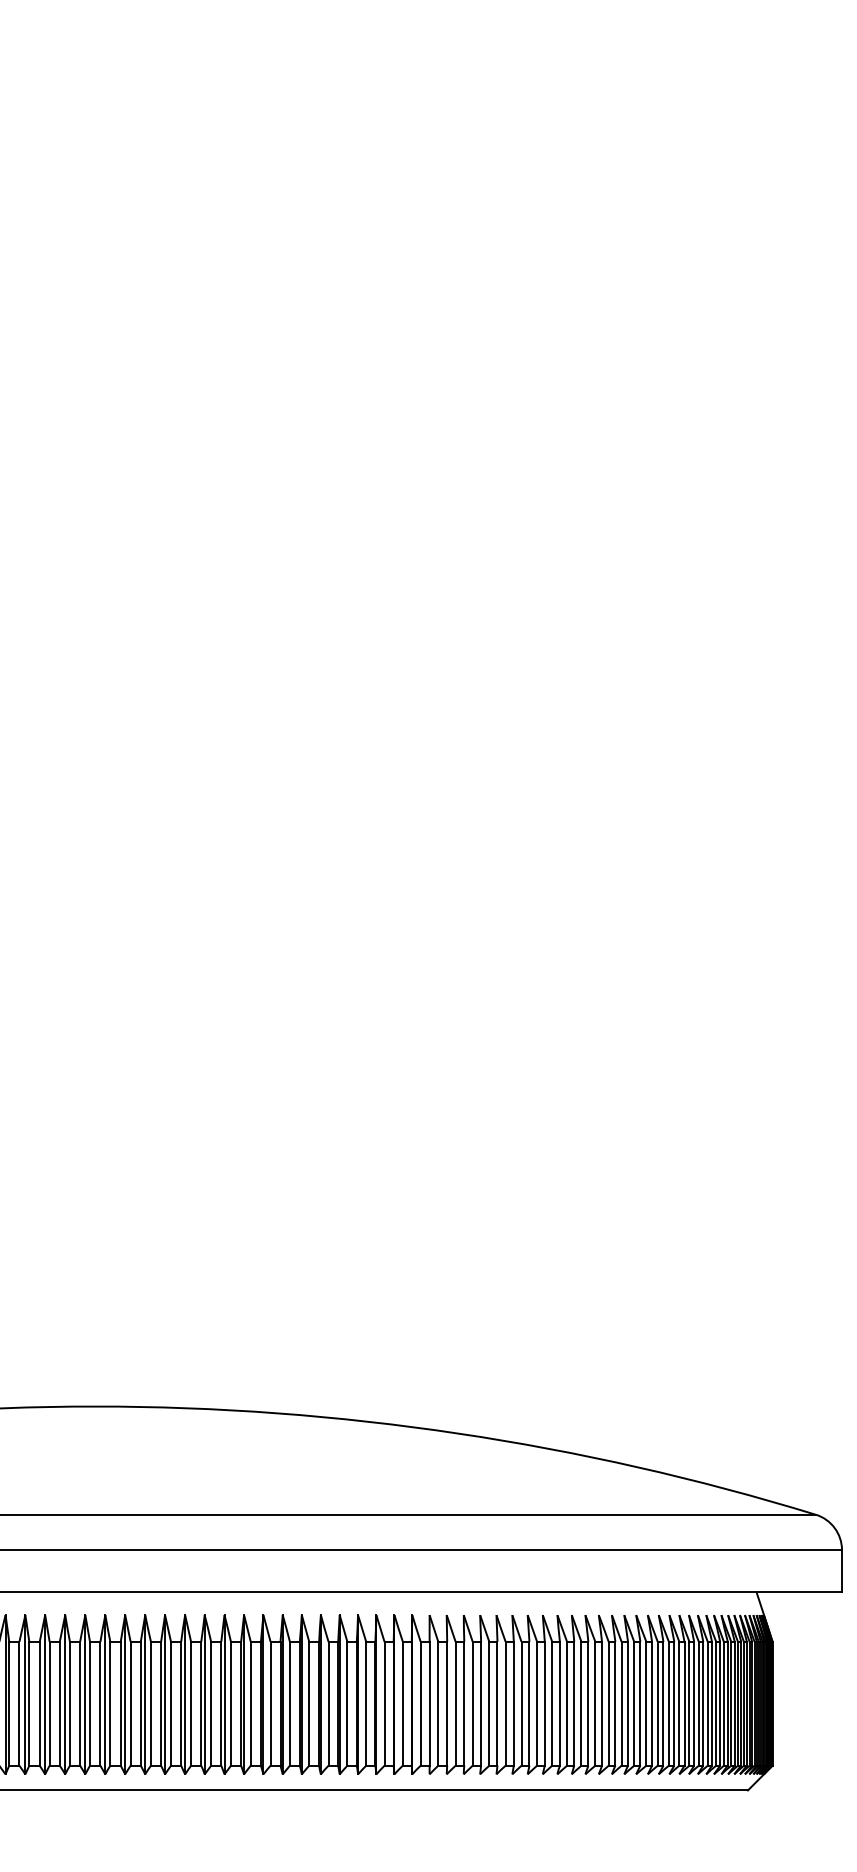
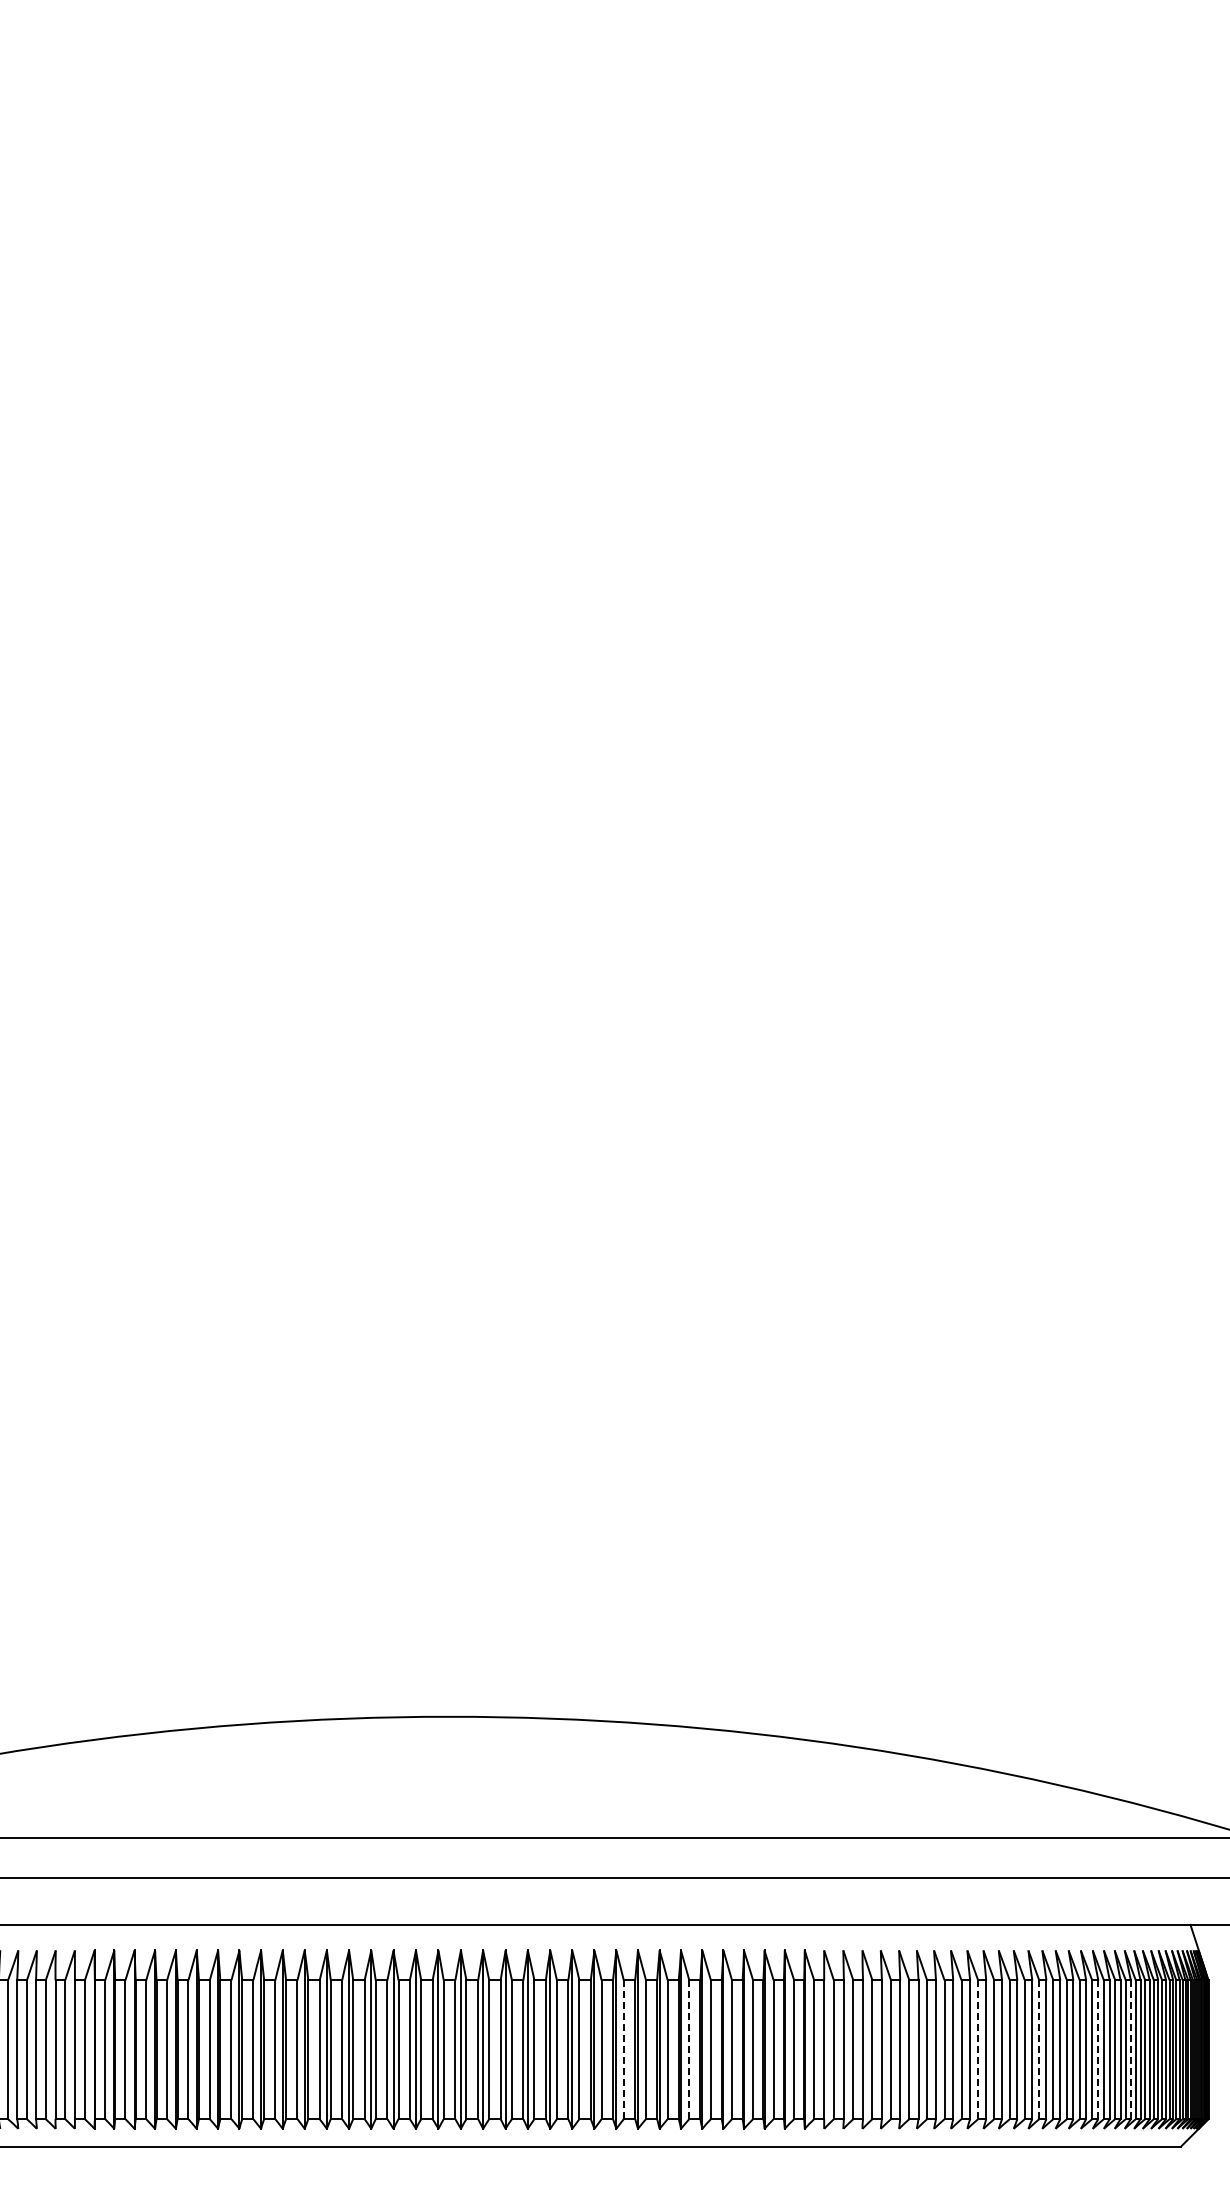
line: (250, 1704) -> (623, 2050), solid -> dashed
line: (309, 1704) -> (689, 2050), solid -> dashed
line: (567, 1704) -> (978, 2050), solid -> dashed
line: (621, 1704) -> (1039, 2050), solid -> dashed
line: (674, 1704) -> (1098, 2050), solid -> dashed
line: (703, 1704) -> (1130, 2050), solid -> dashed

